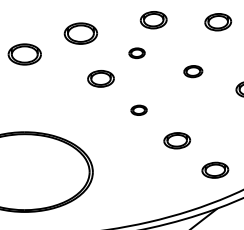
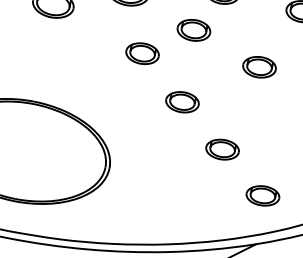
part: (136, 53) -> (193, 30), size x1.67
part: (193, 71) -> (259, 67), size x1.43
part: (138, 110) -> (181, 102), size x1.67

